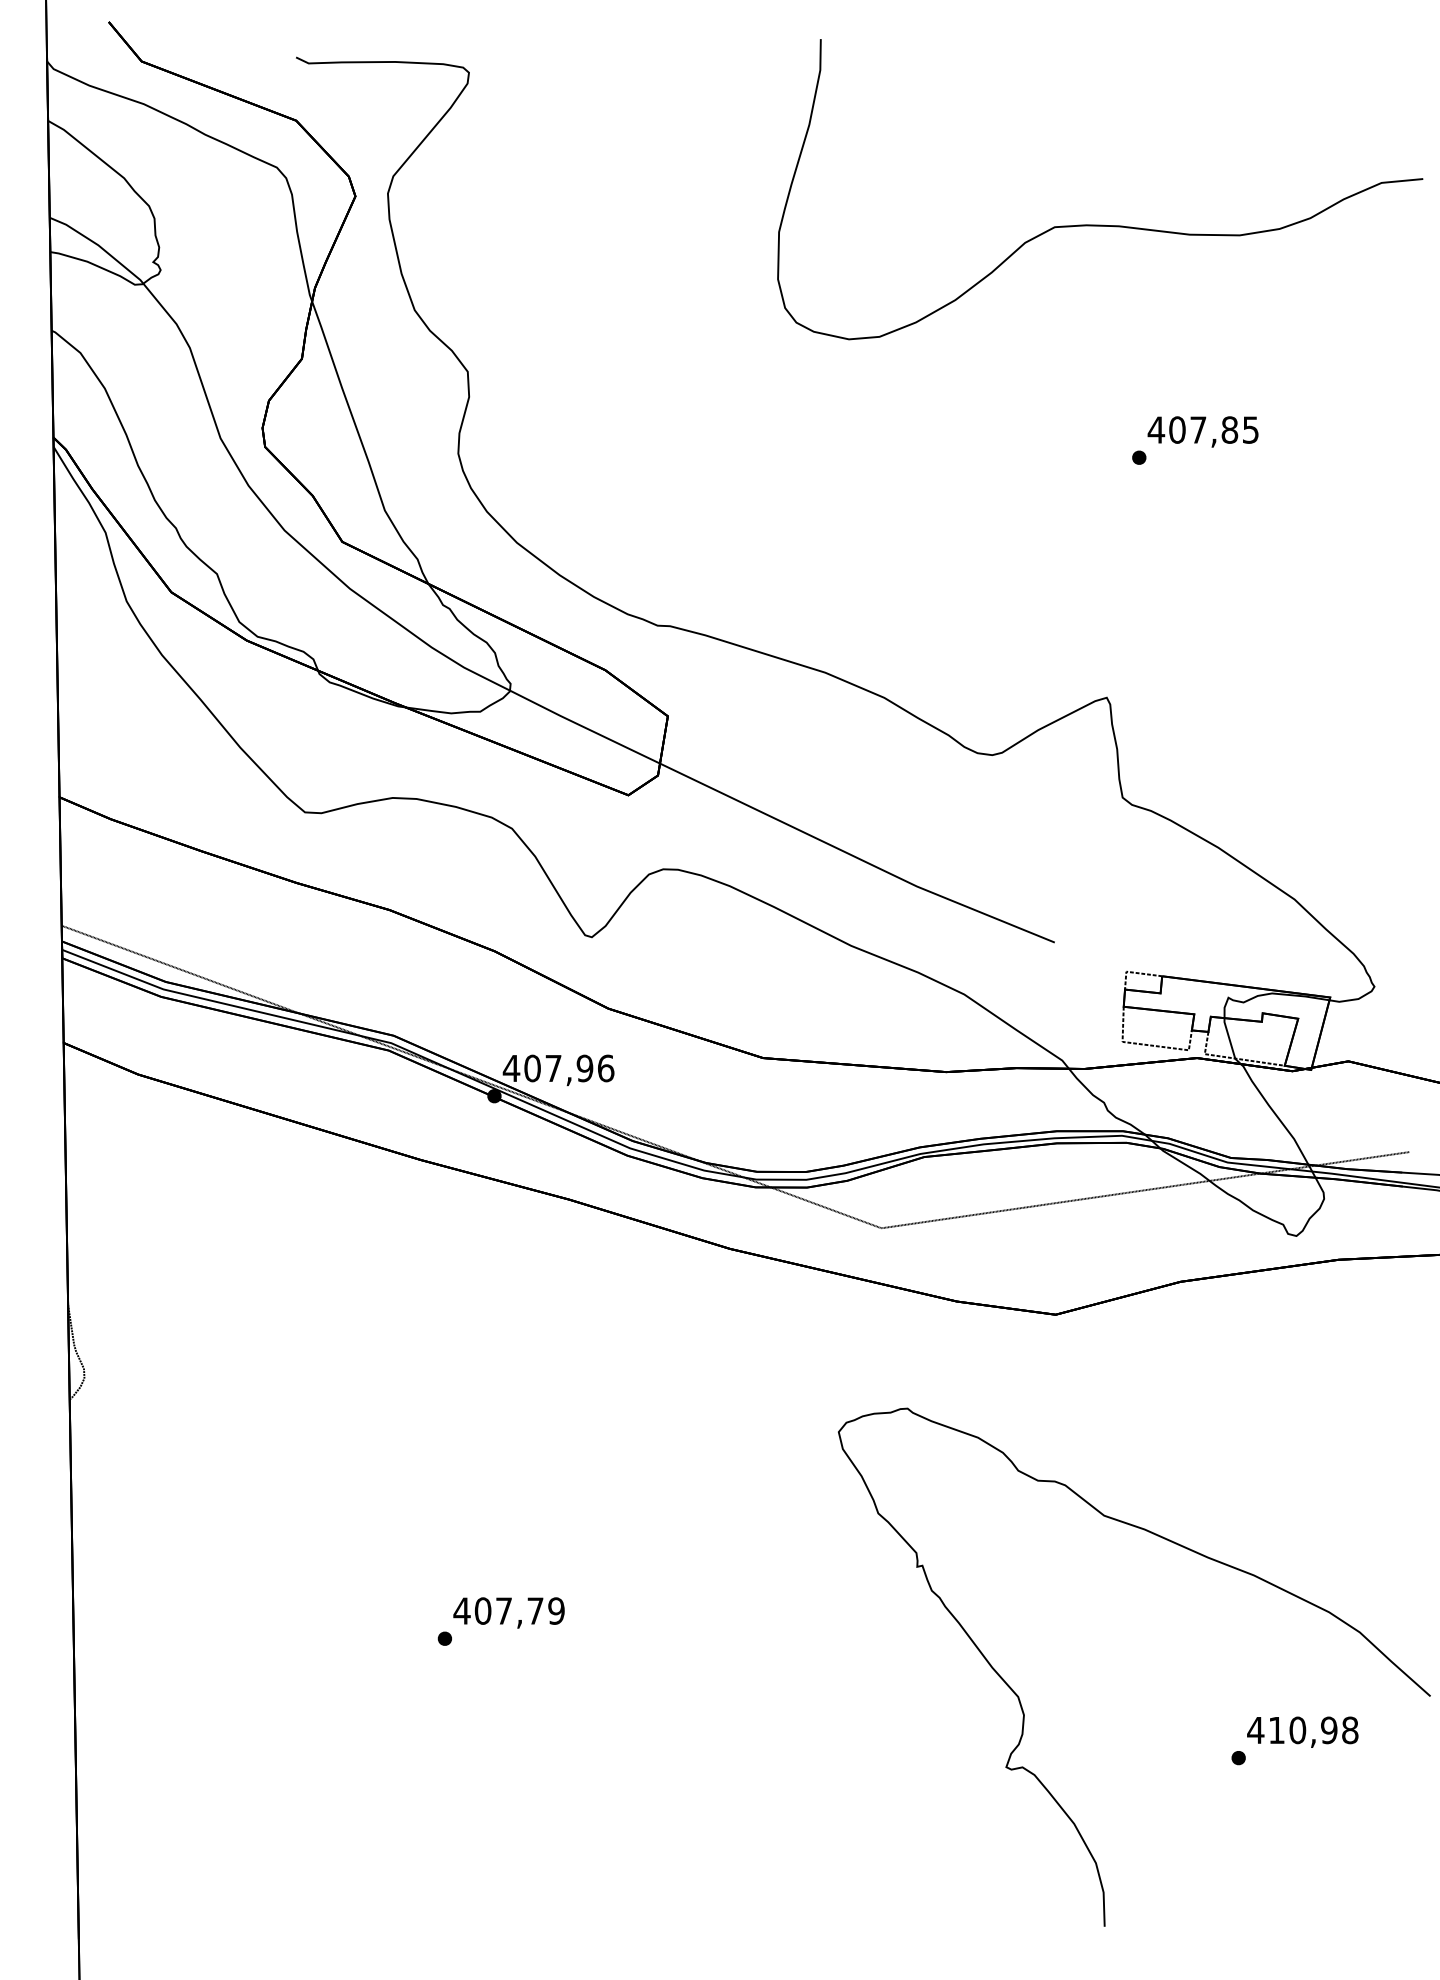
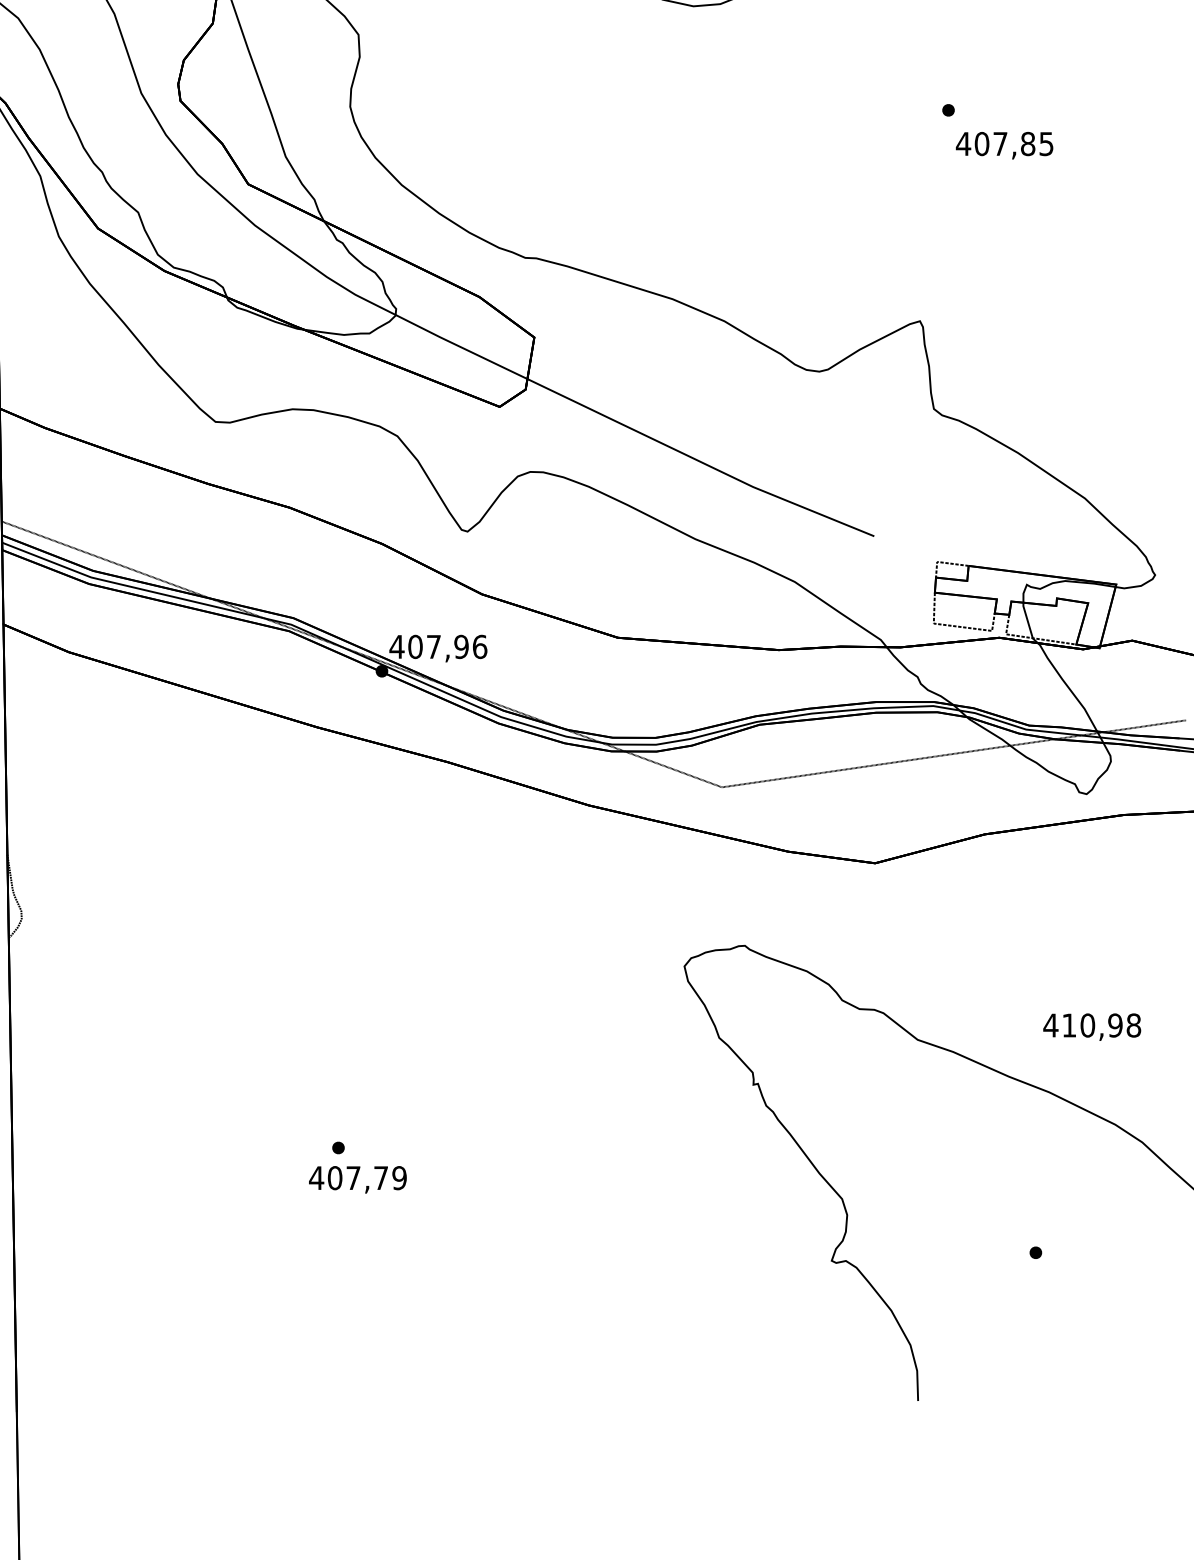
text: (1202, 431) -> (1004, 145), moved
text: (508, 1612) -> (357, 1179), moved
text: (1302, 1731) -> (1091, 1026), moved

